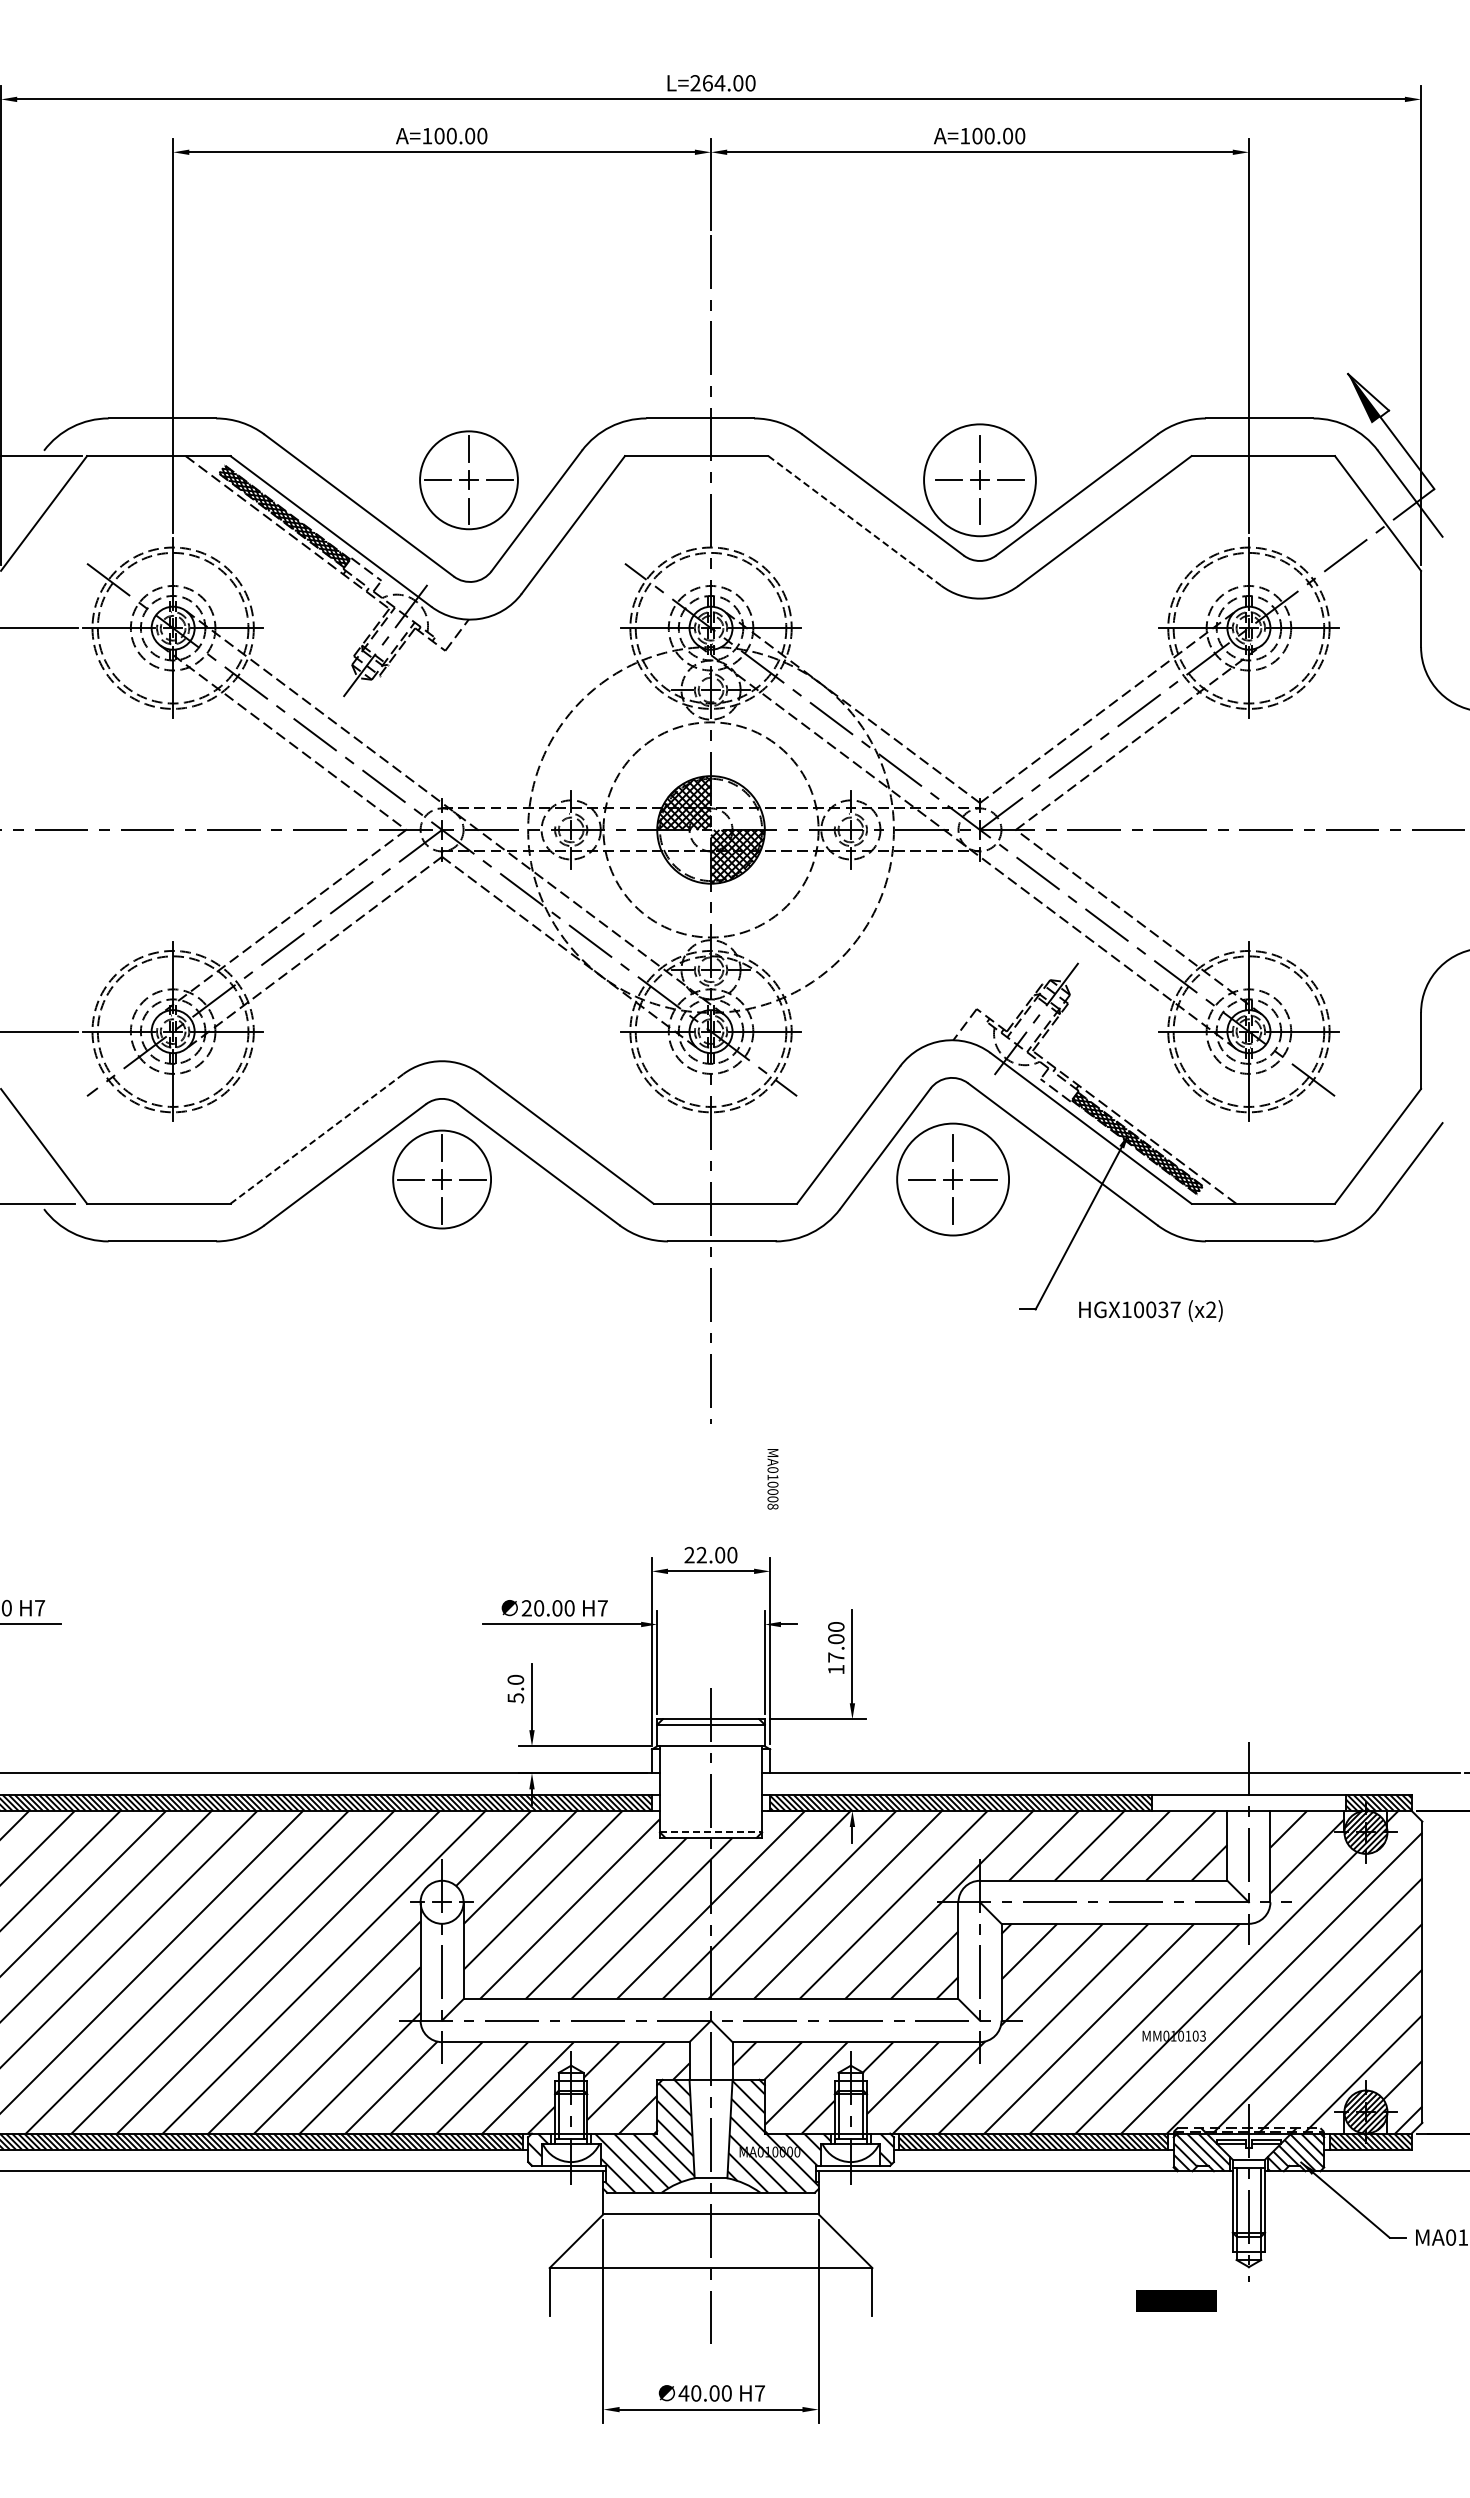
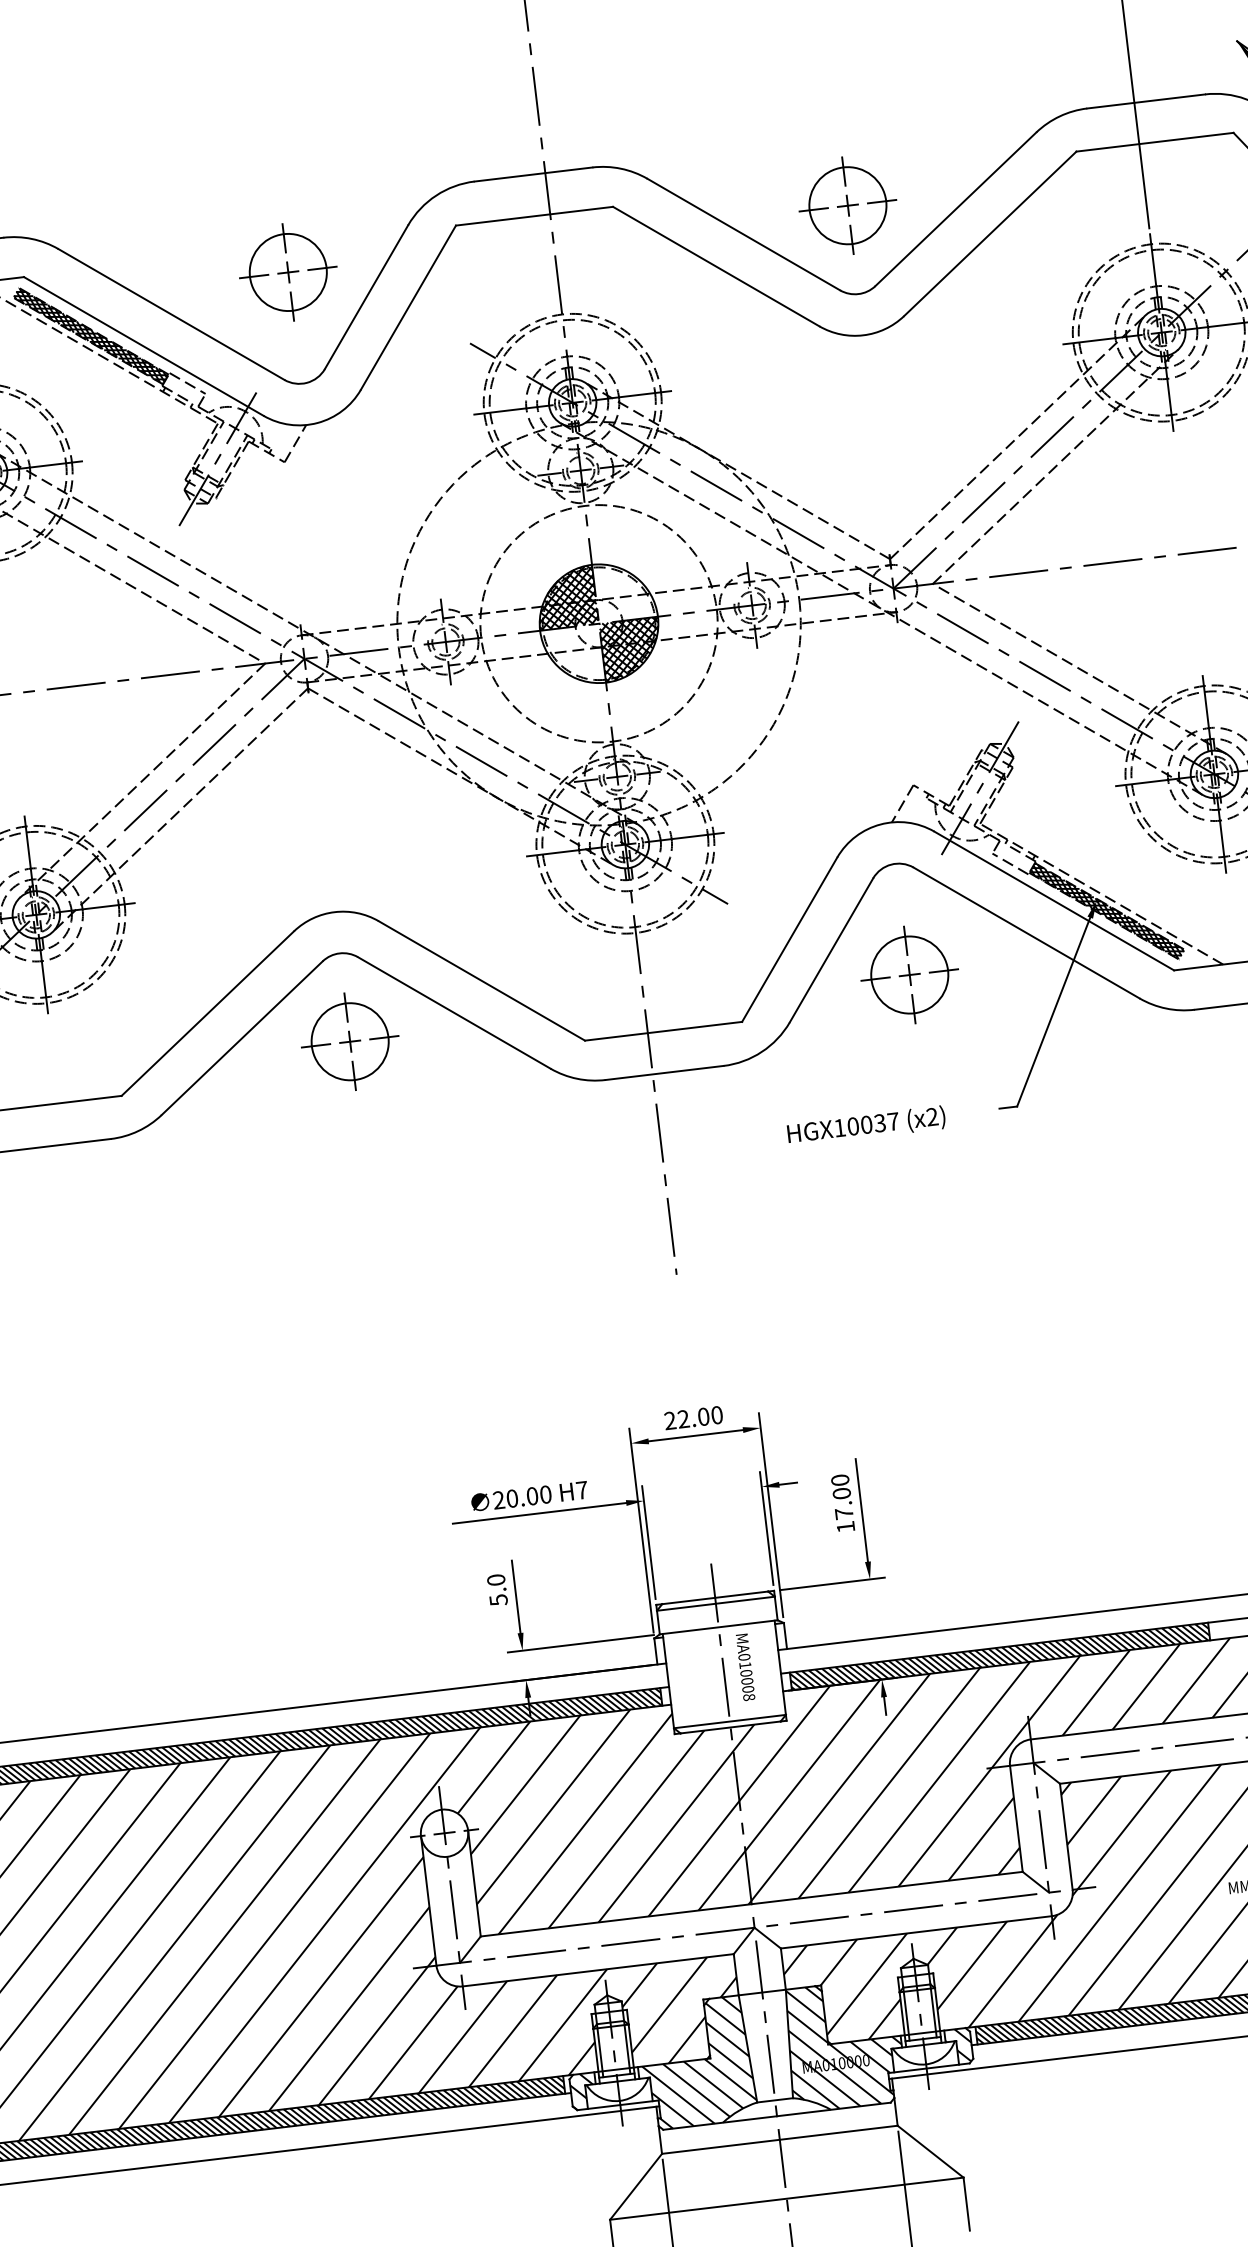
circle: (468, 480) -> (287, 272), size x0.71
circle: (979, 480) -> (847, 206), size x0.62
line: (854, 520) -> (715, 266), dashed -> solid
line: (316, 1139) -> (207, 1014), dashed -> solid
circle: (442, 1179) -> (350, 1041), size x0.71
circle: (953, 1179) -> (910, 974), size x0.62
text: (1150, 1310) -> (865, 1125), moved
text: (772, 1479) -> (745, 1667), moved
line: (711, 1832) -> (730, 1721), dashed -> solid

